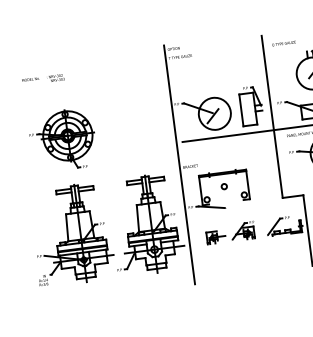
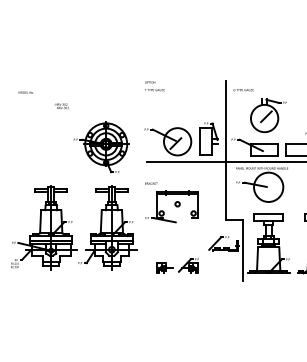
text: (55, 78) -> (61, 106), moved
part: (62, 140) -> (101, 147), moved
line: (179, 164) -> (142, 180), removed
part: (230, 232) -> (177, 265), moved

